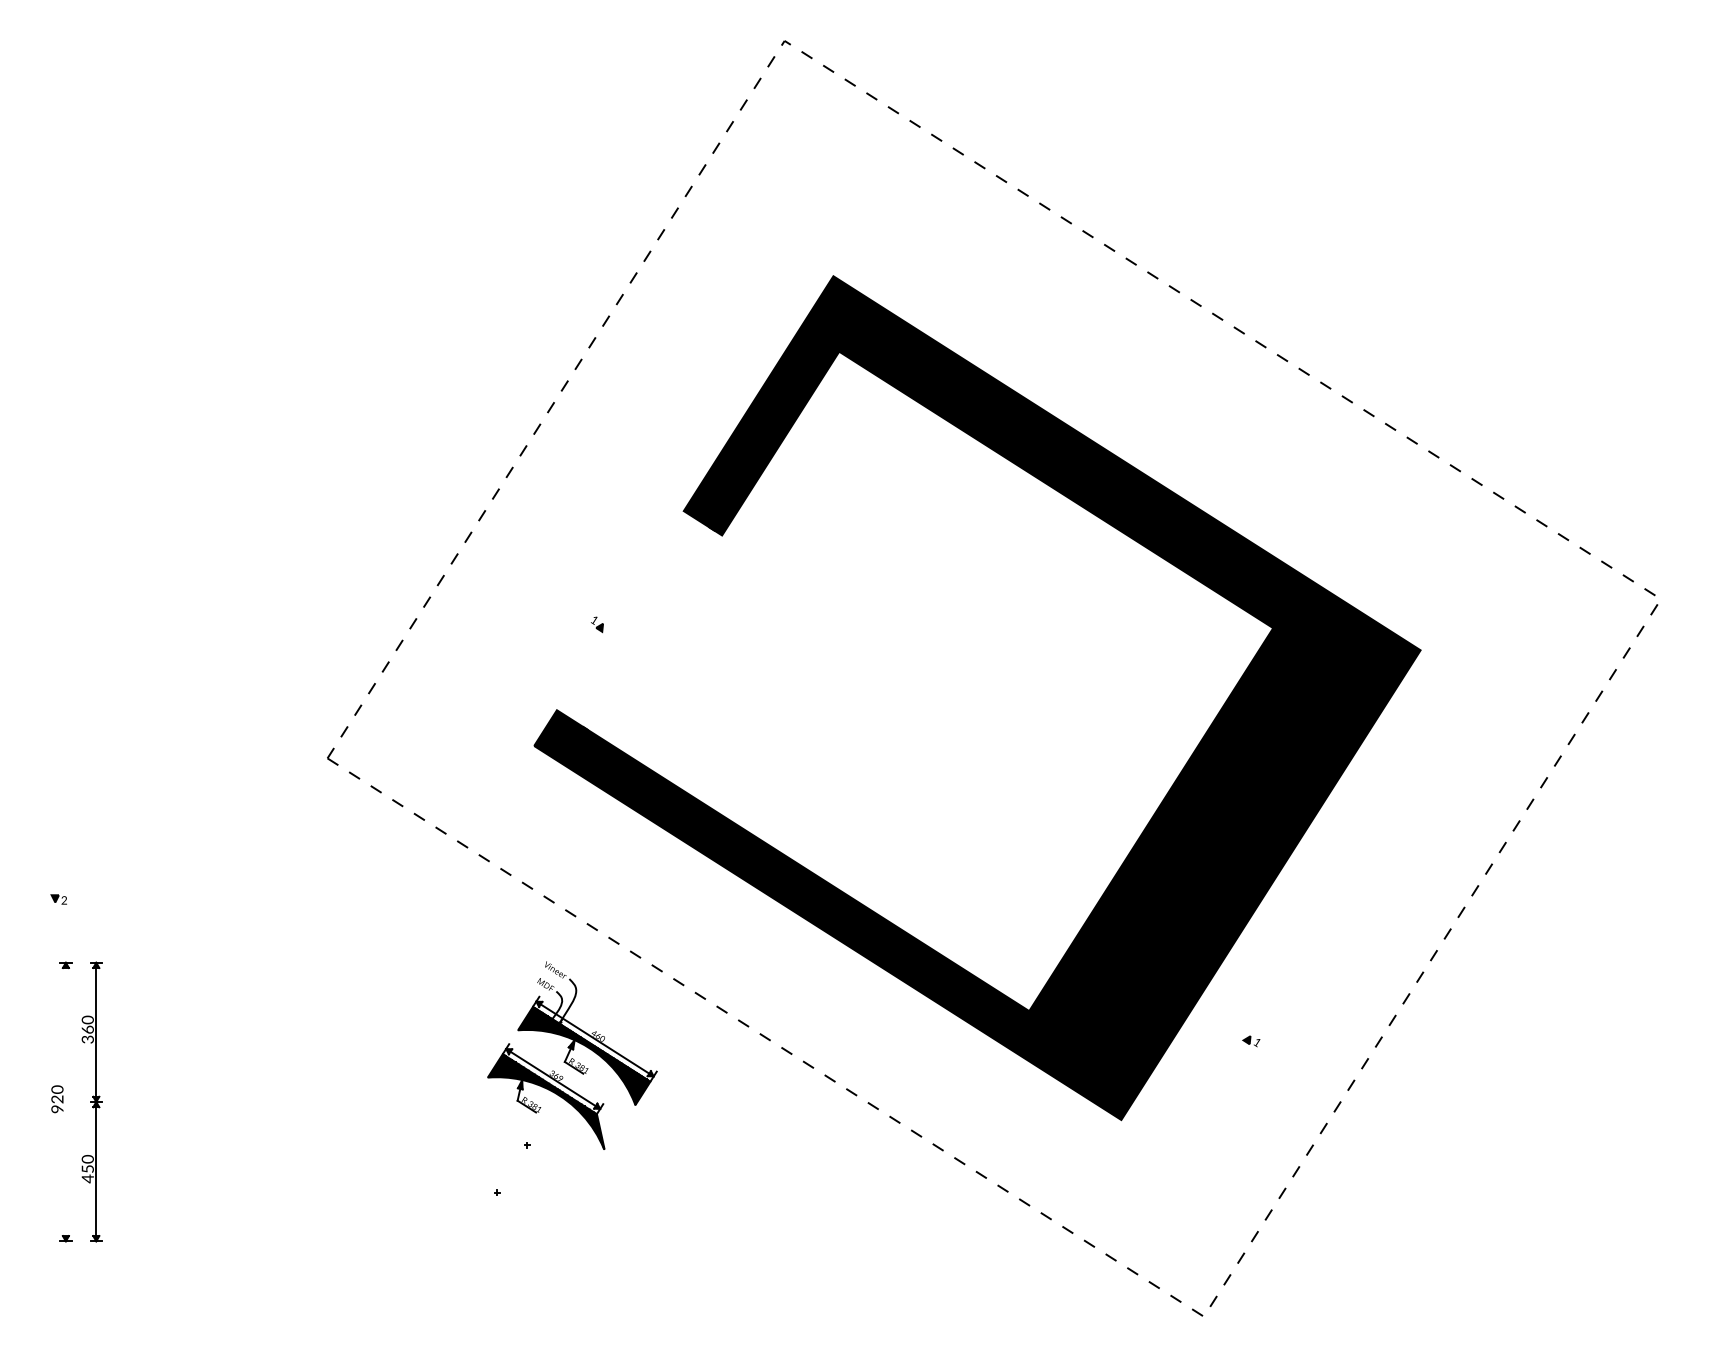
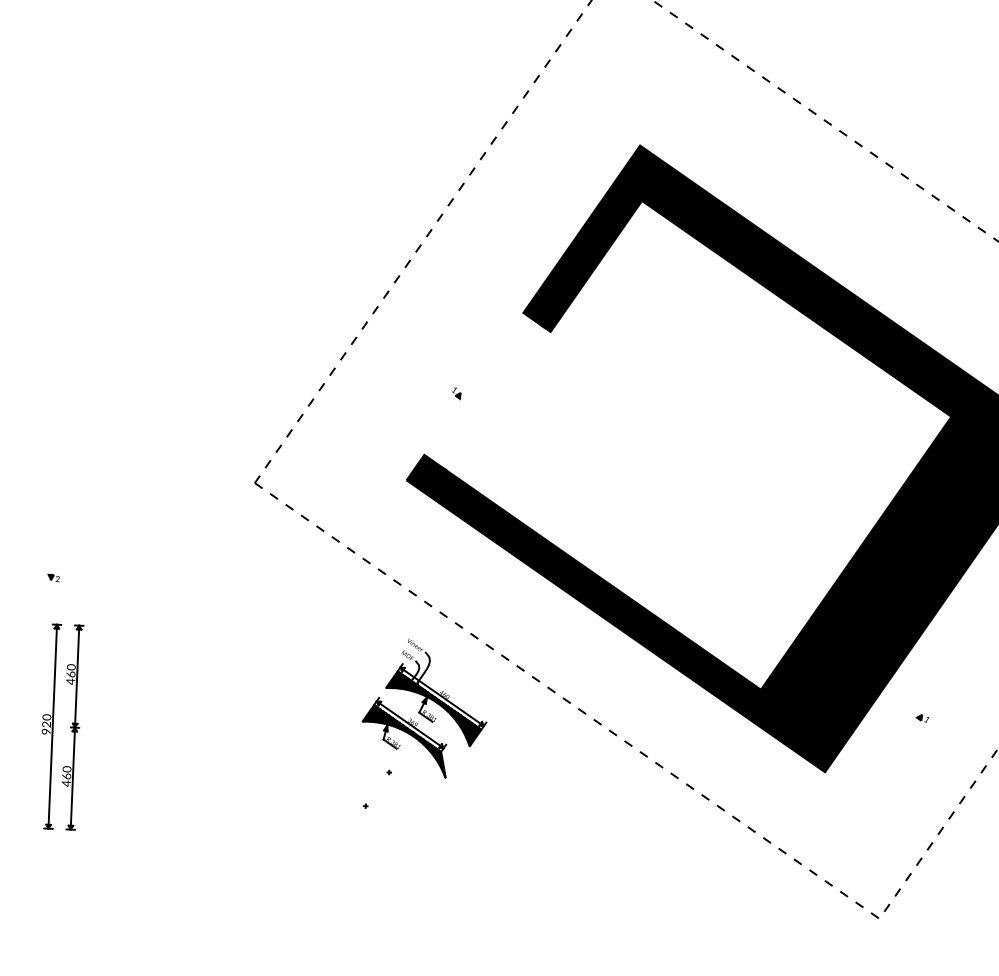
text: (87, 1039) -> (70, 681), 360 -> 460
line: (65, 1102) -> (52, 727), added
text: (87, 1168) -> (66, 776), 450 -> 460

